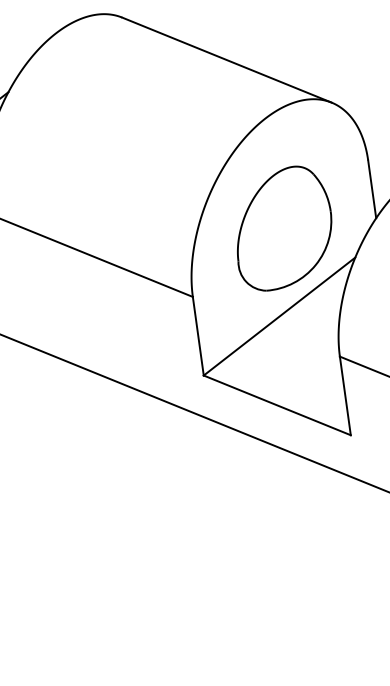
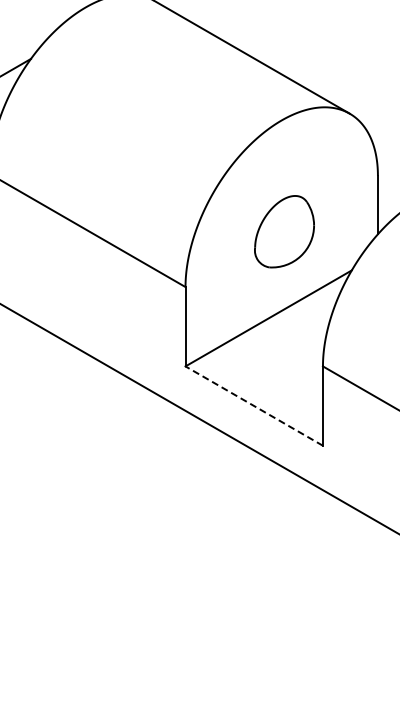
part: (283, 228) -> (284, 231), size x0.6
line: (276, 404) -> (253, 405), solid -> dashed

